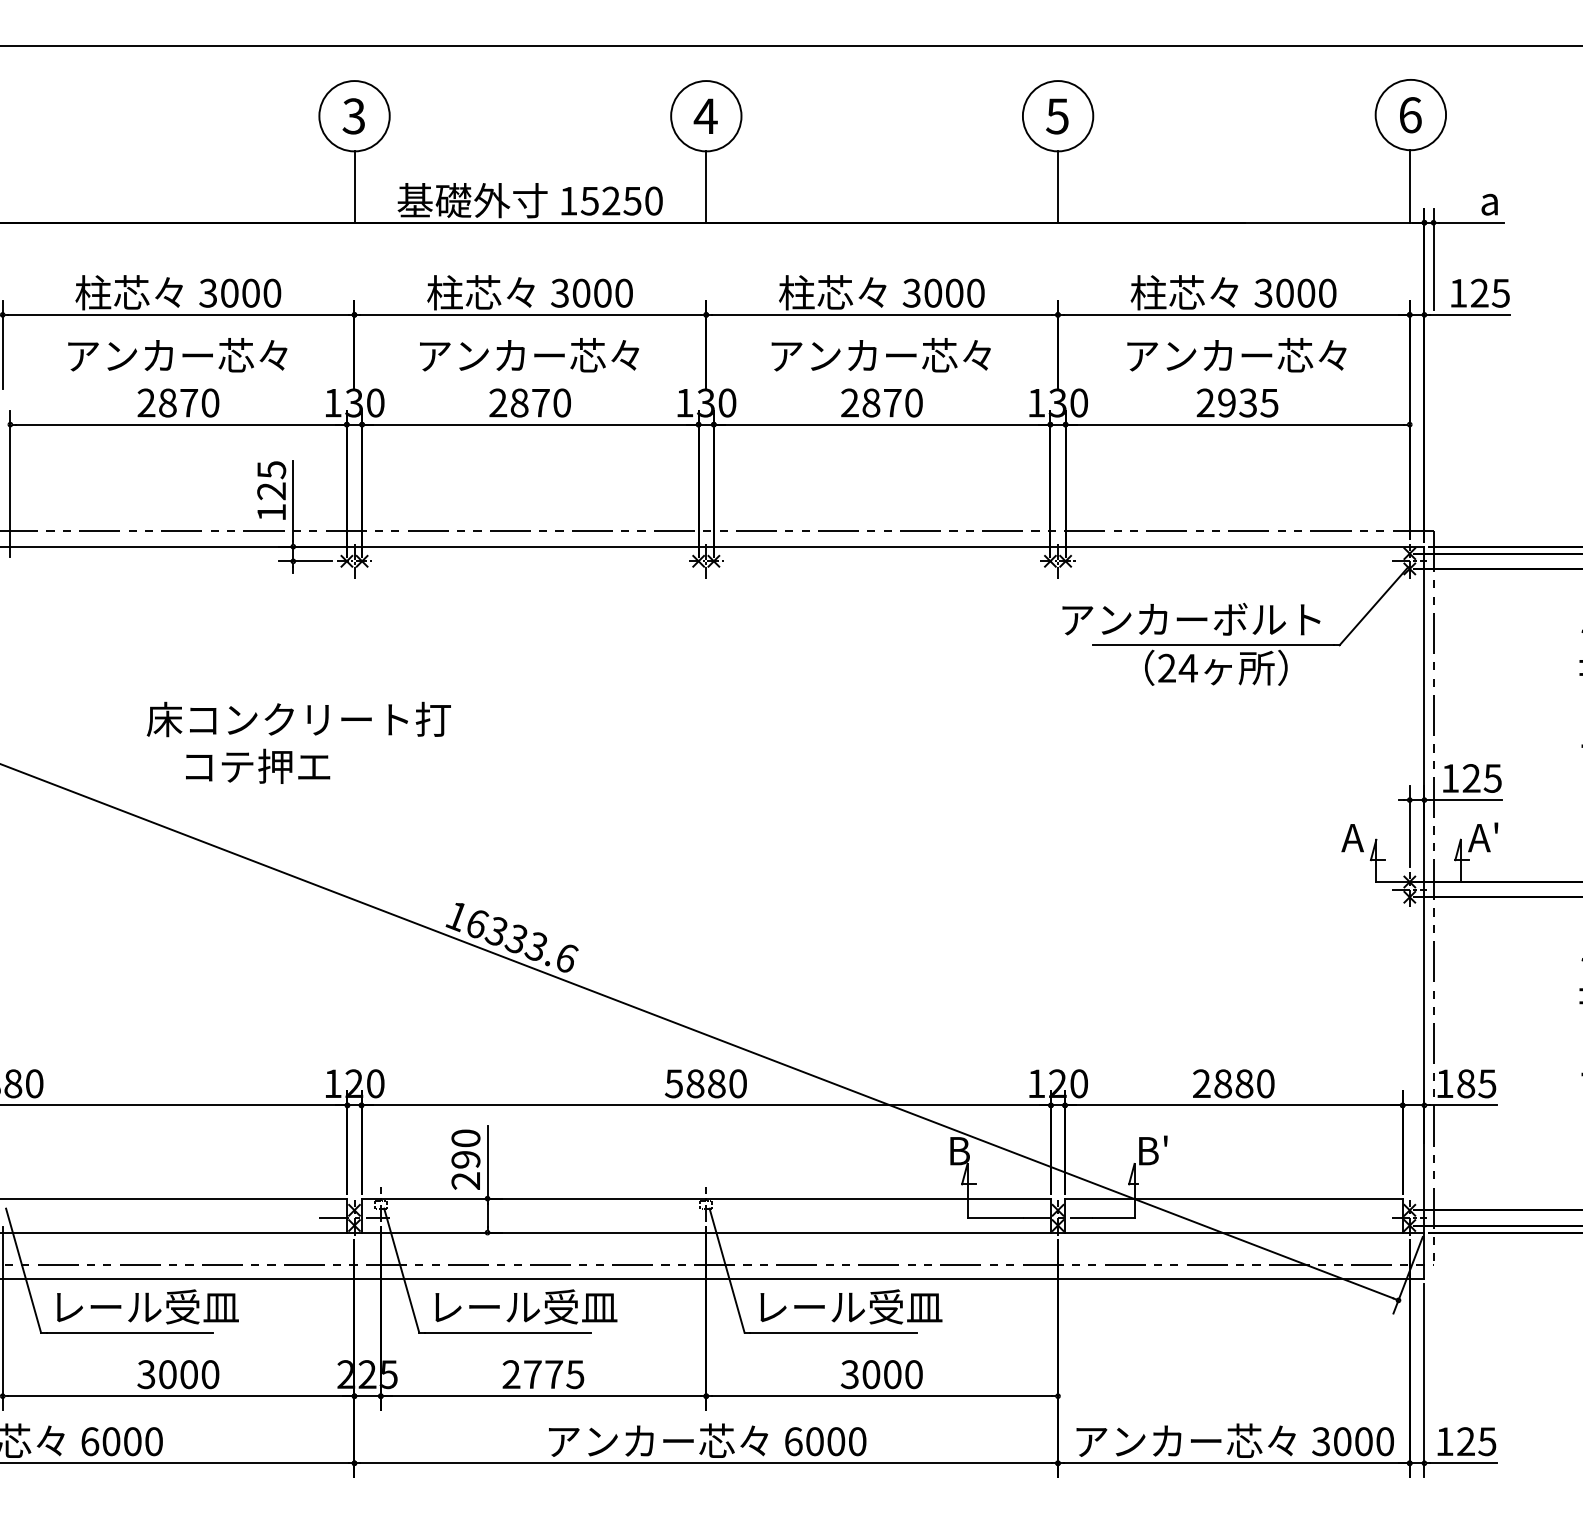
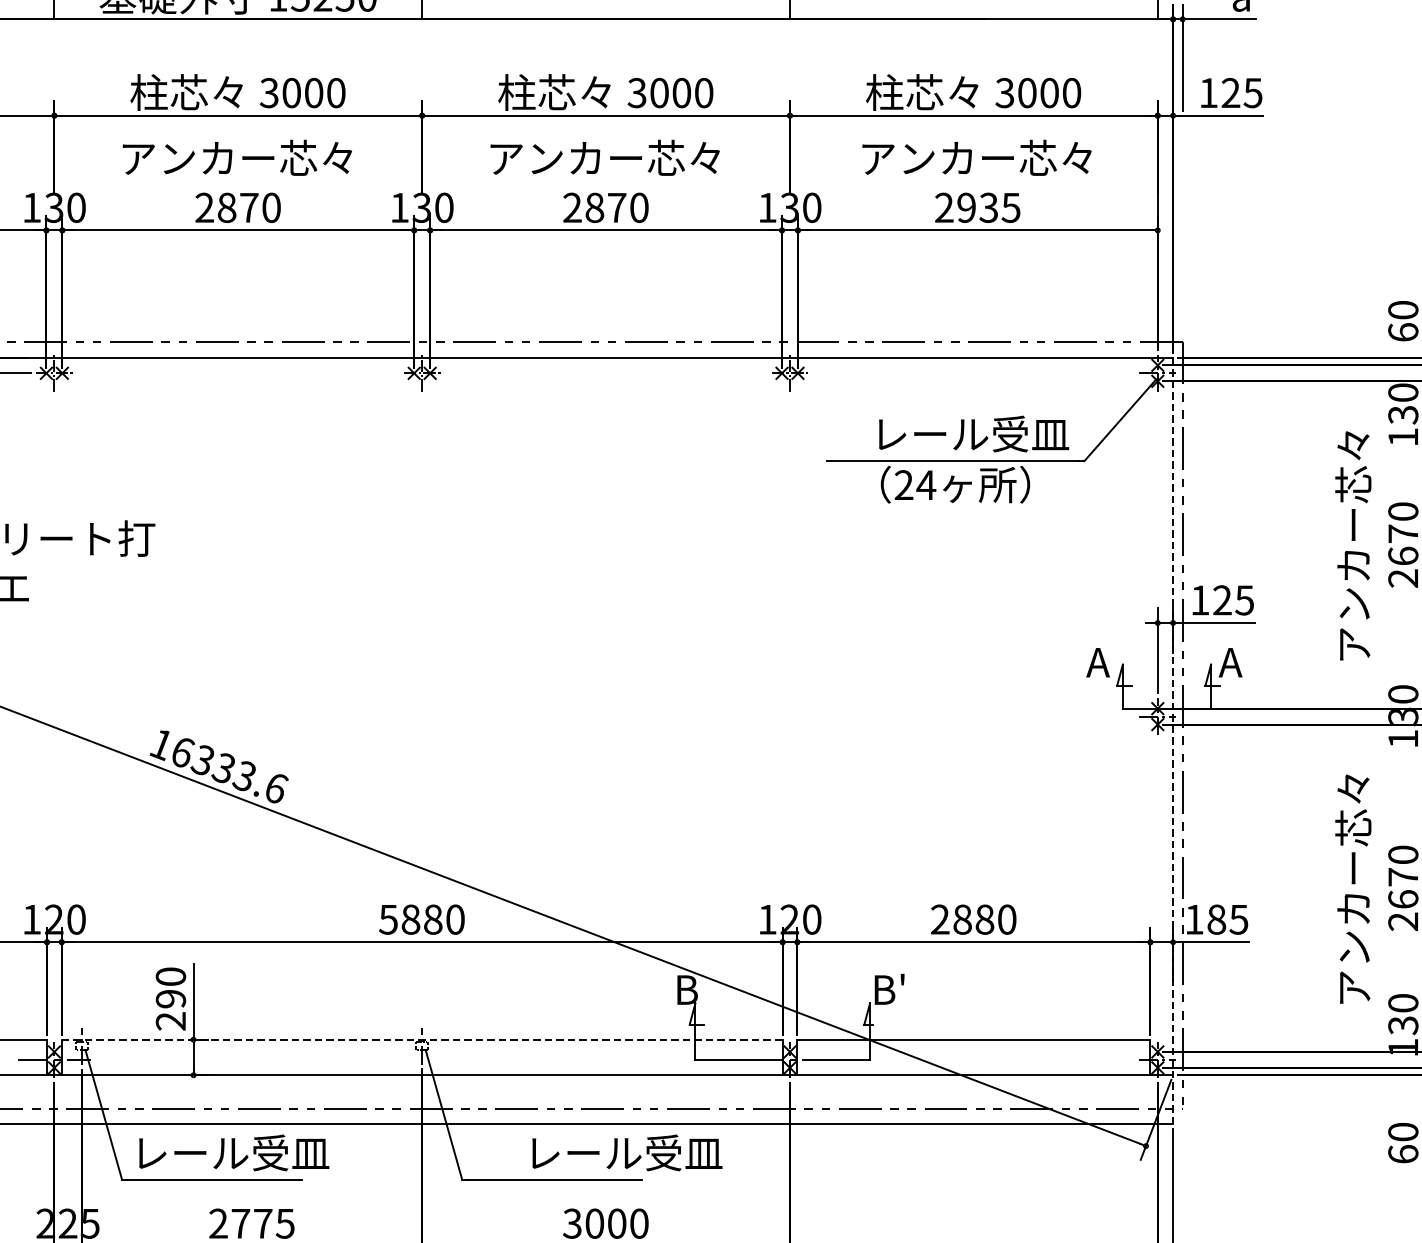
text: (1193, 618) -> (931, 433), アンカーボルト -> レール受皿
text: (1496, 827) -> (1248, 651), A' -> A
line: (1424, 912) -> (1173, 740), solid -> dashed
line: (706, 1198) -> (422, 1039), solid -> dashed
text: (851, 1306) -> (627, 1152), moved

